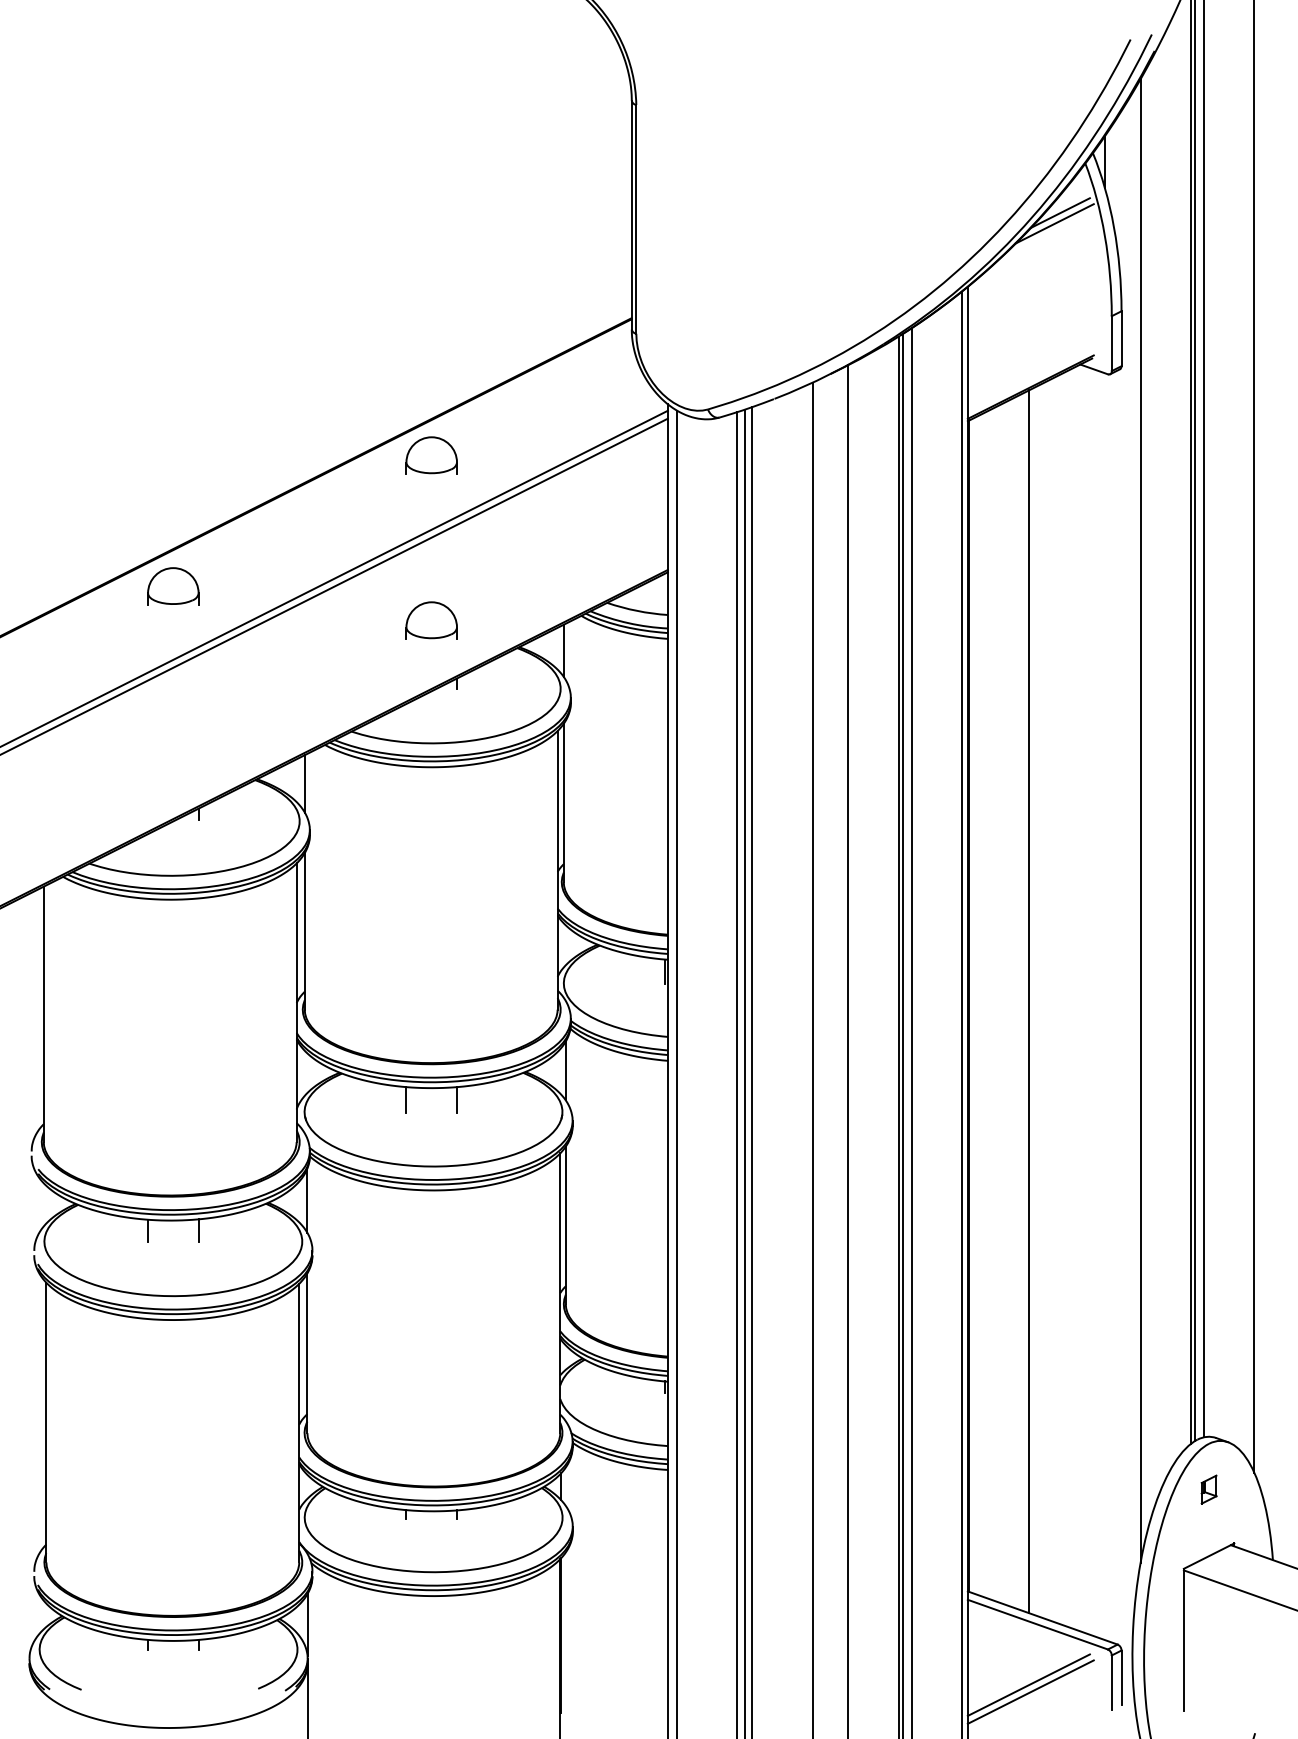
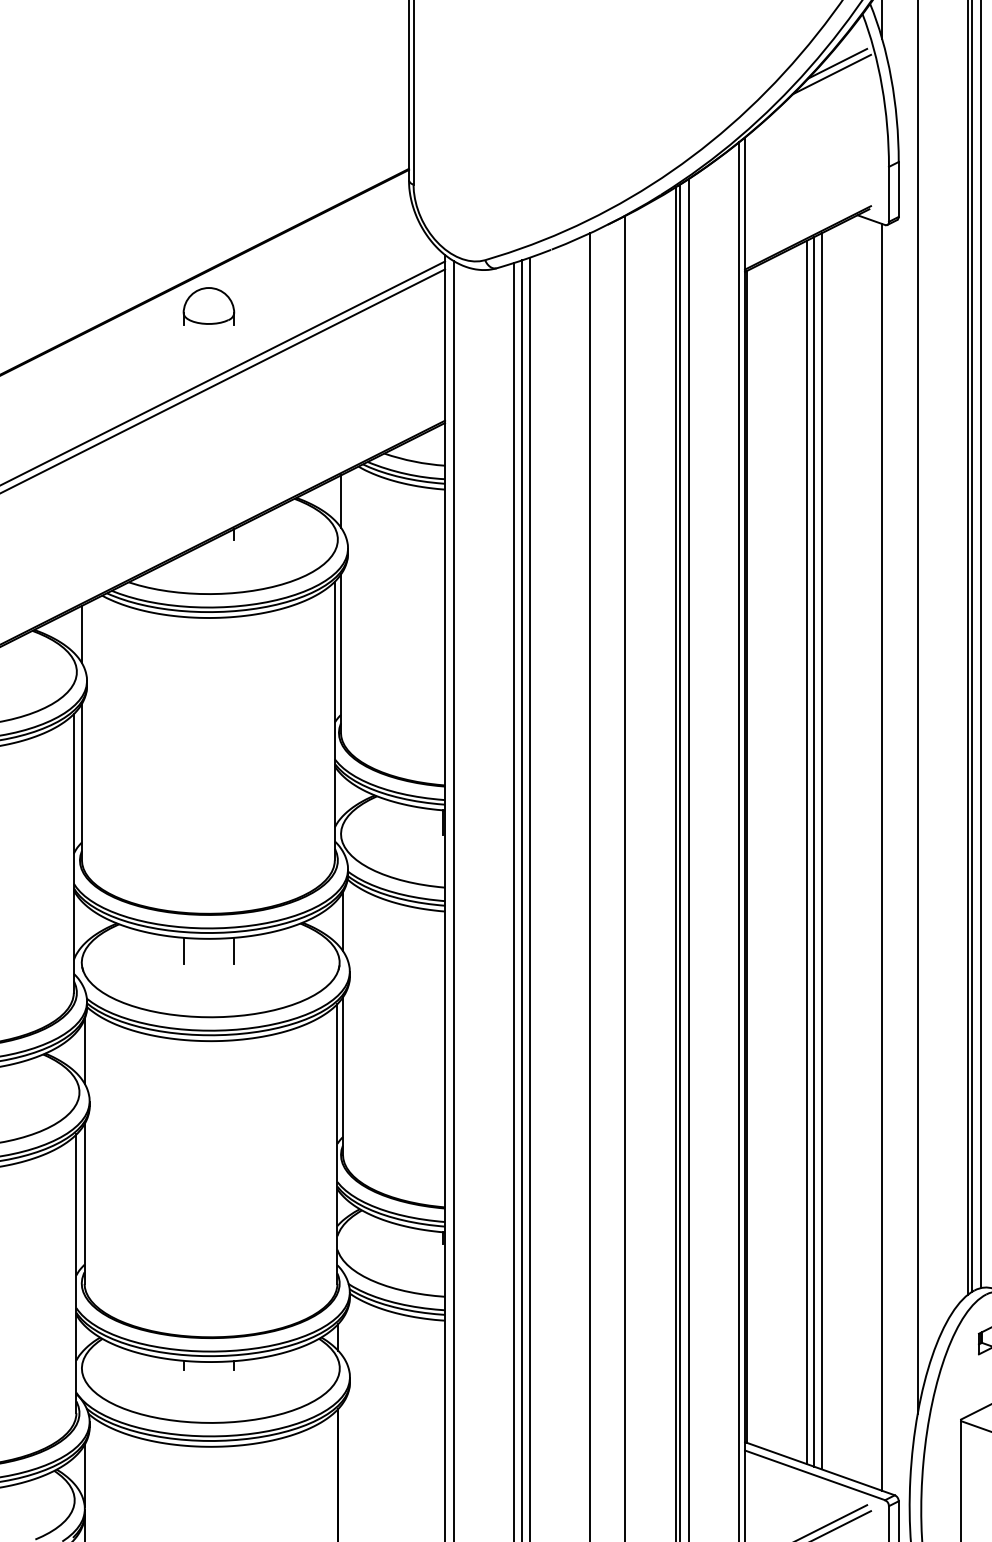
part: (431, 620) -> (208, 471), removed
line: (1036, 1000) -> (813, 851), added
line: (1044, 1000) -> (821, 851), added
line: (1104, 1006) -> (881, 857), added

